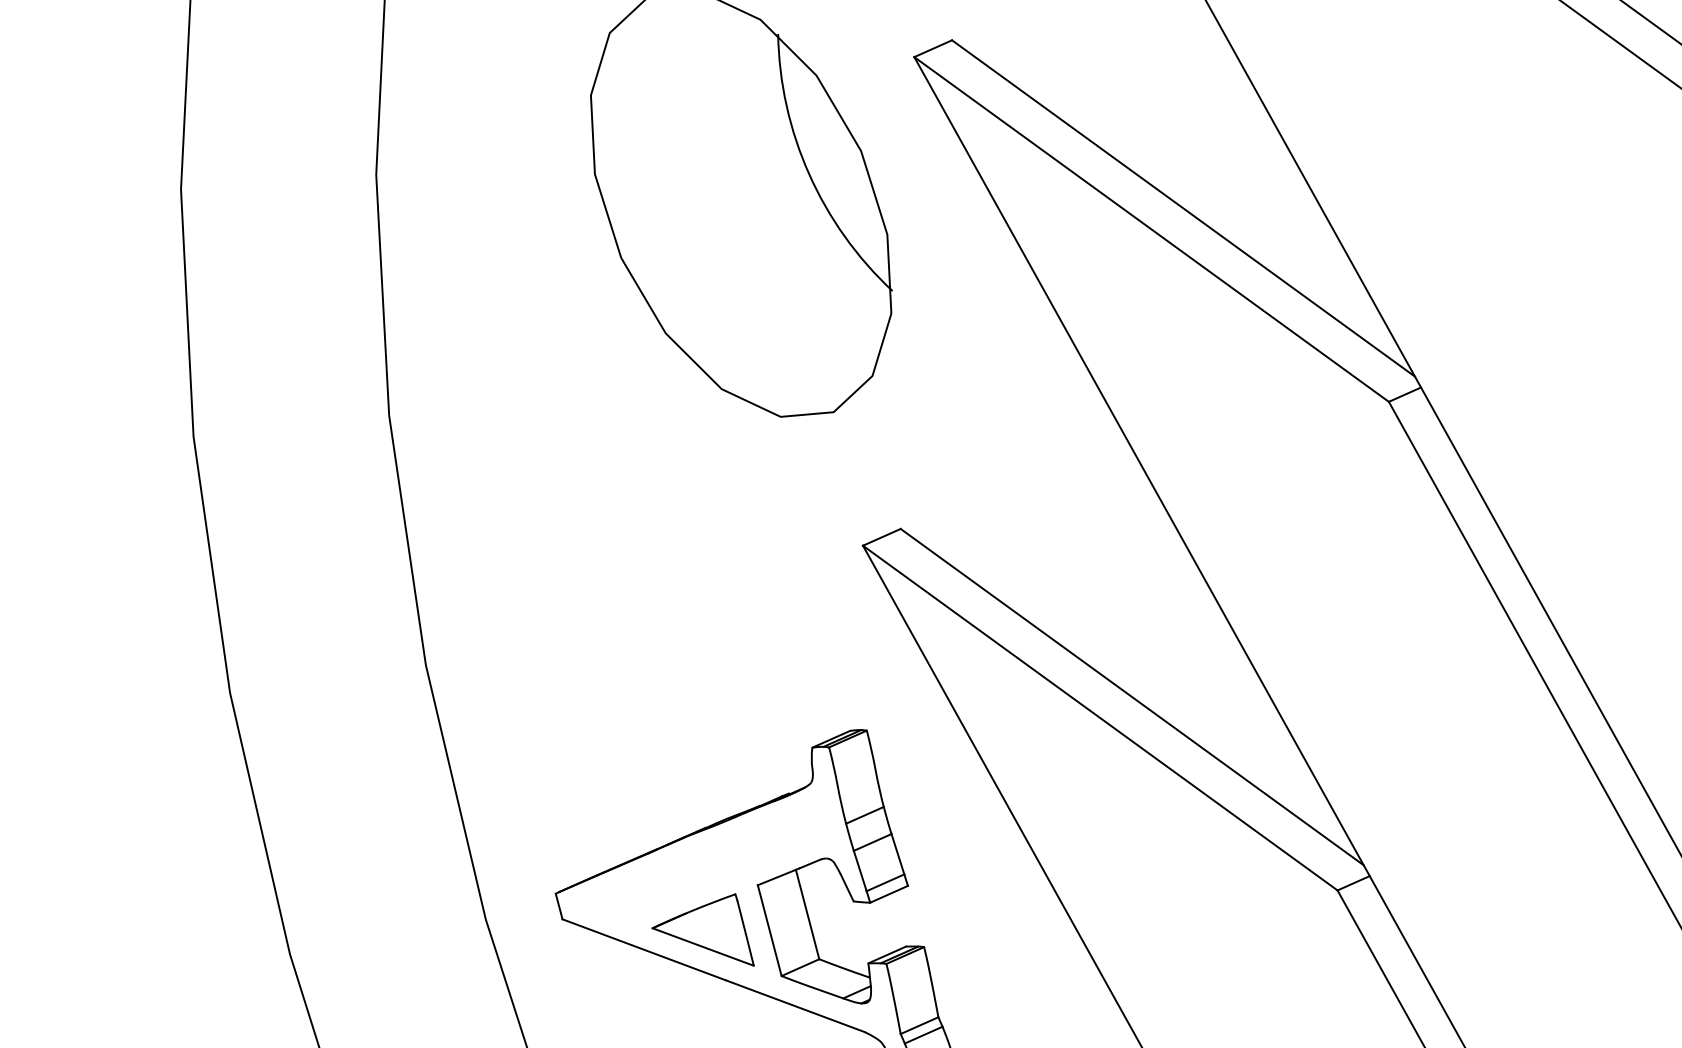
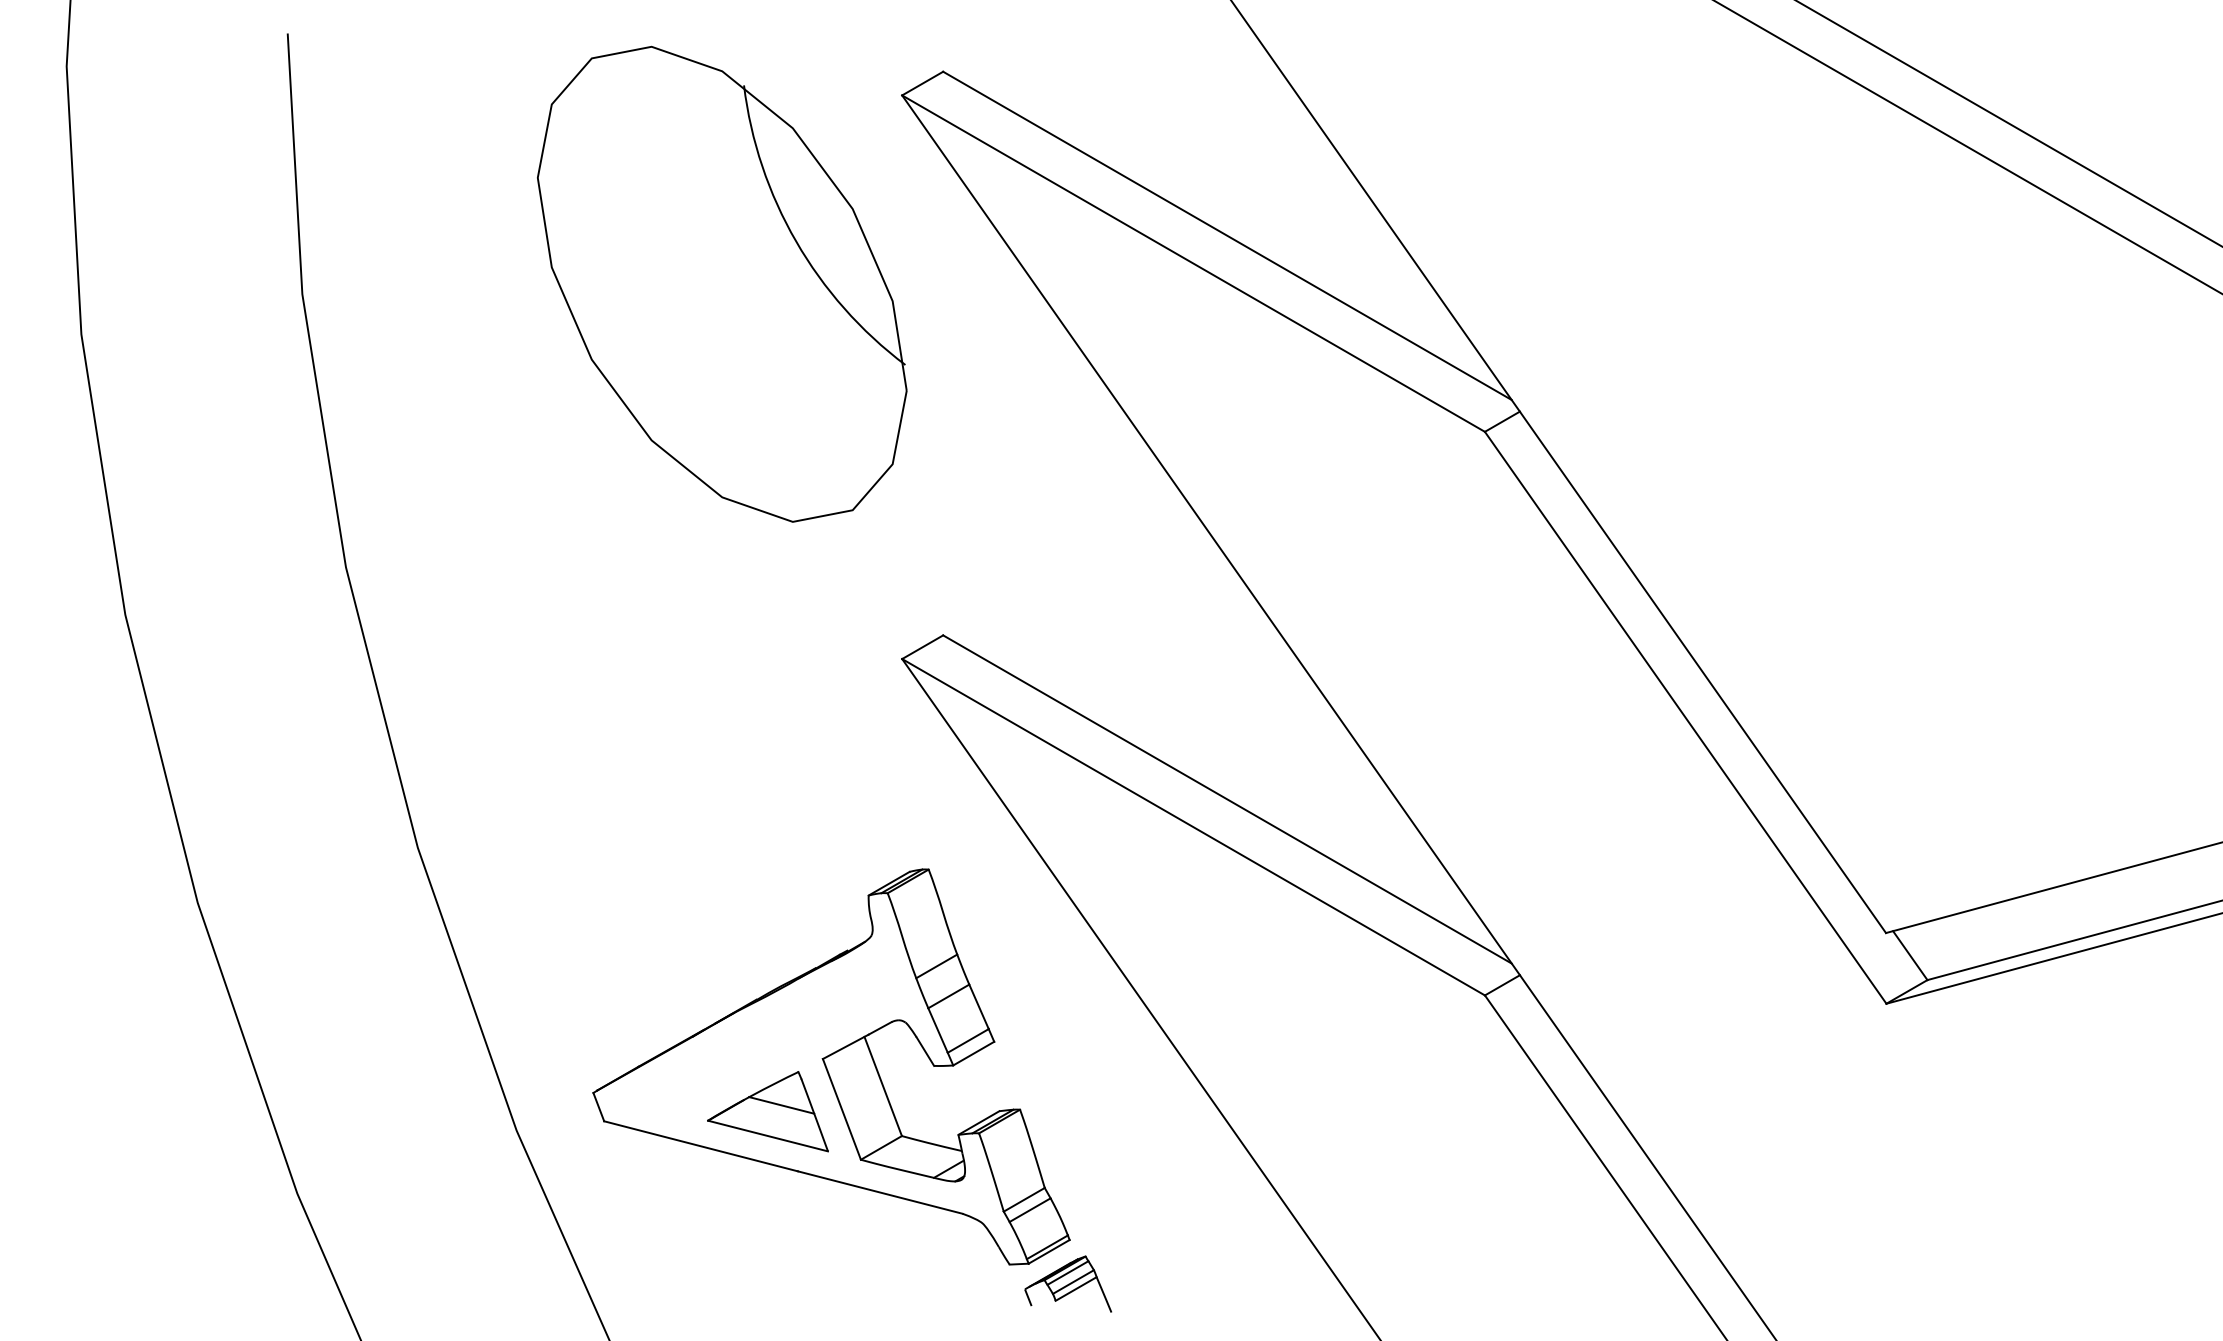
line: (717, 921) -> (781, 1105), added

